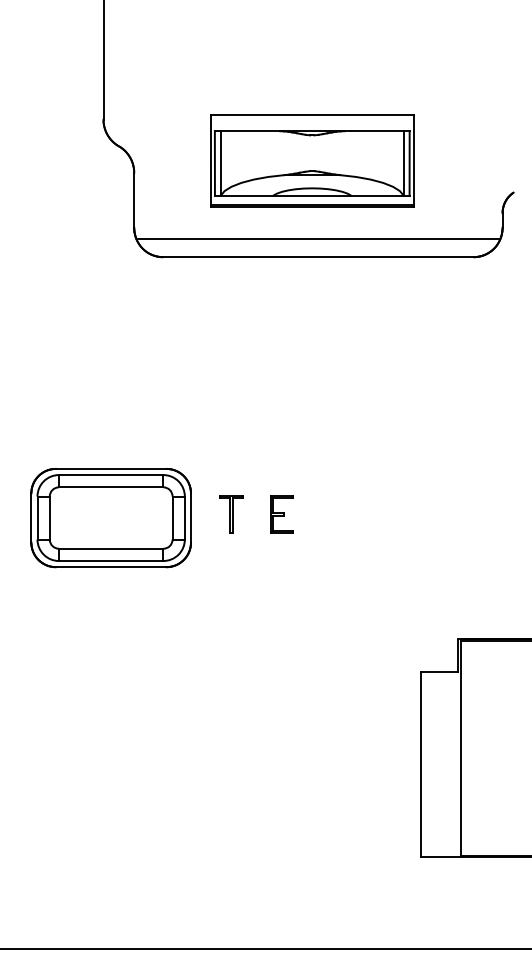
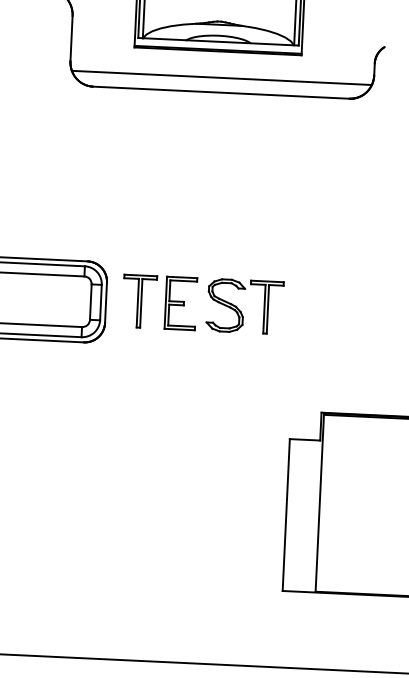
part: (231, 514) -> (139, 301), size x1.67
part: (281, 514) -> (180, 303), size x1.67
part: (355, 520) -> (241, 311), added

